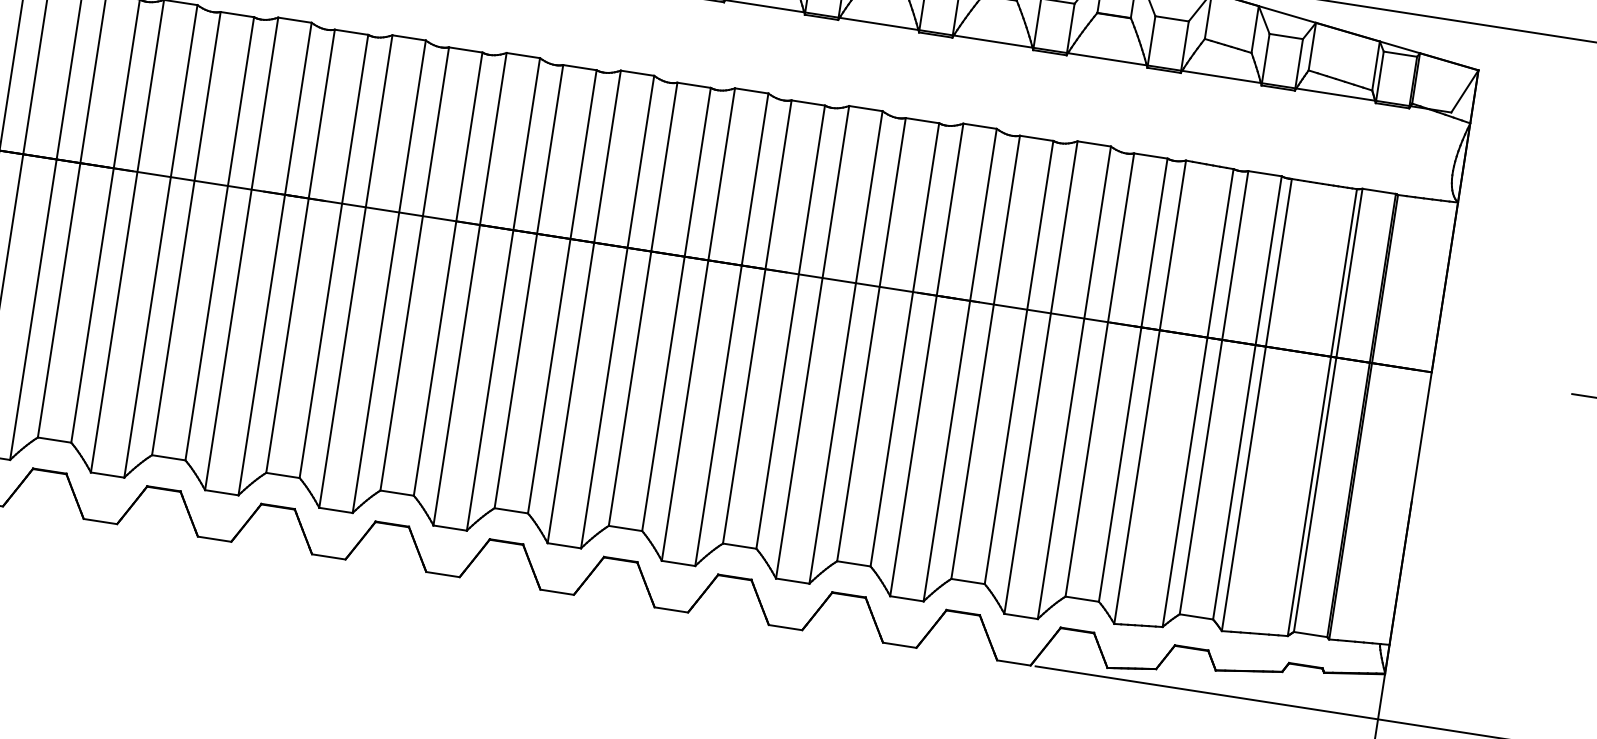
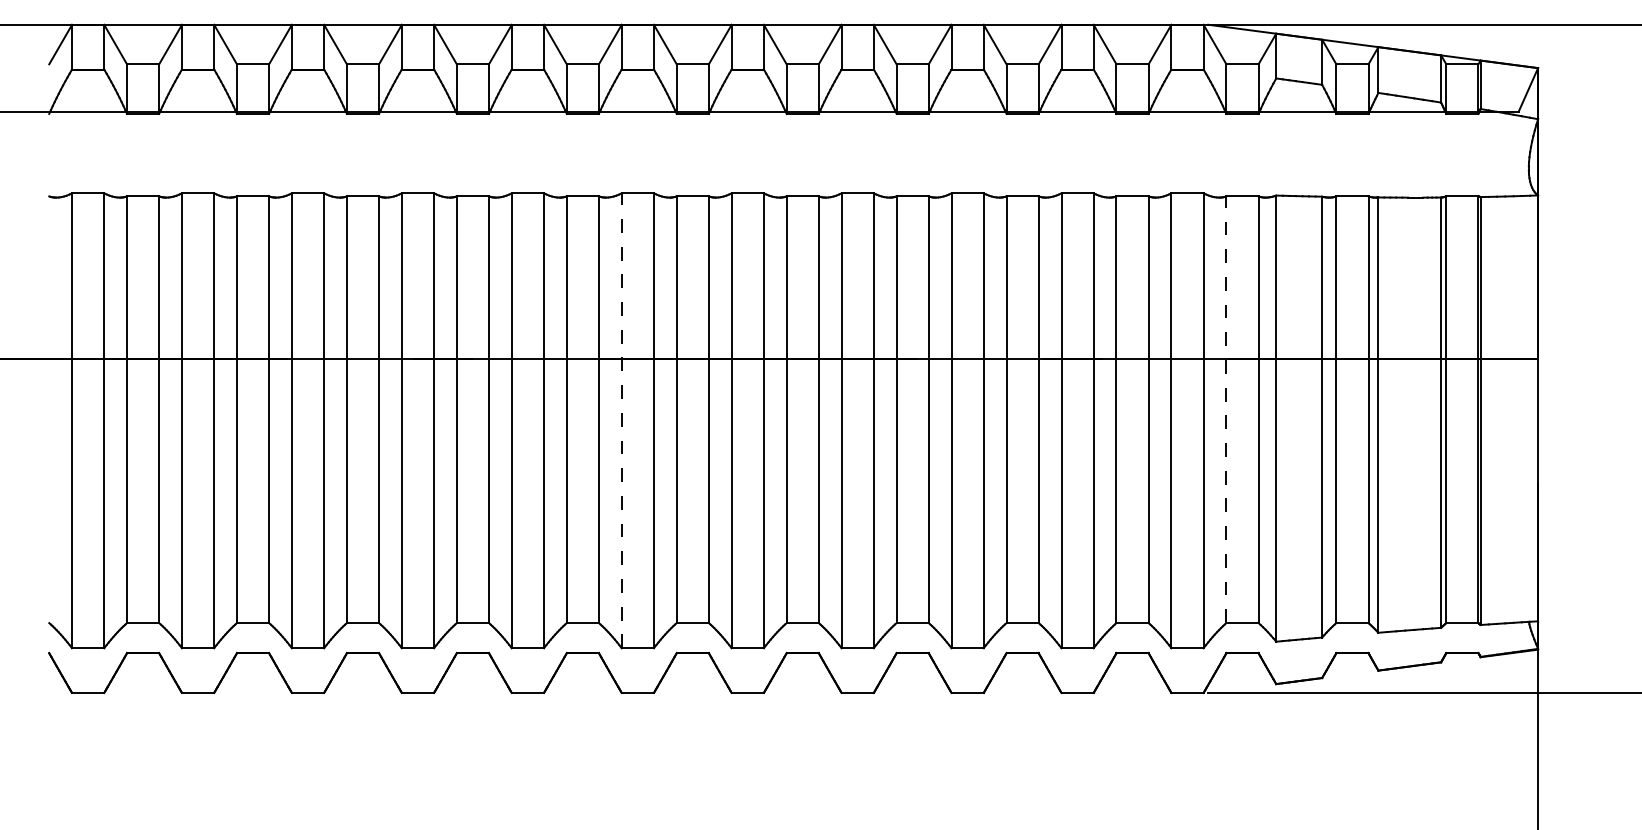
line: (469, 288) -> (621, 420), solid -> dashed
line: (1099, 374) -> (1226, 409), solid -> dashed

